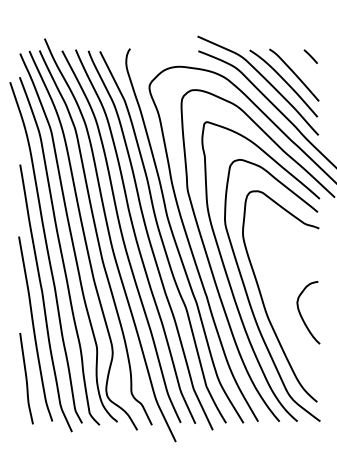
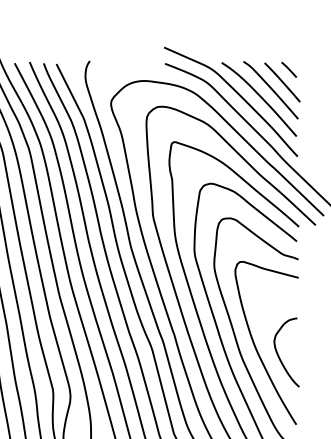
line: (304, 68) -> (282, 82), added
part: (280, 305) -> (255, 344), added

